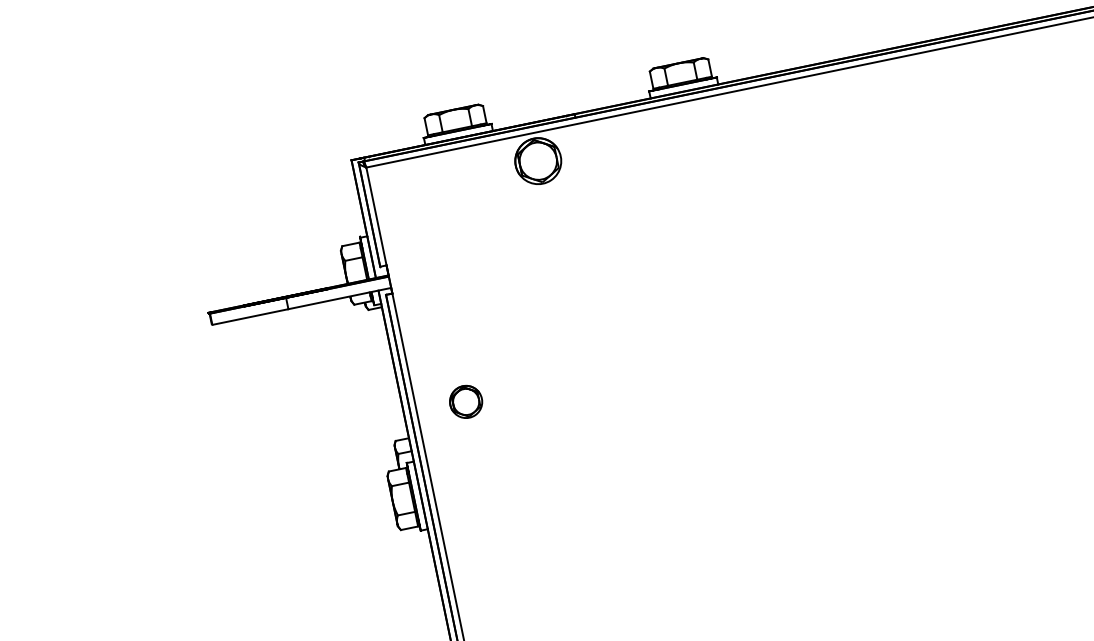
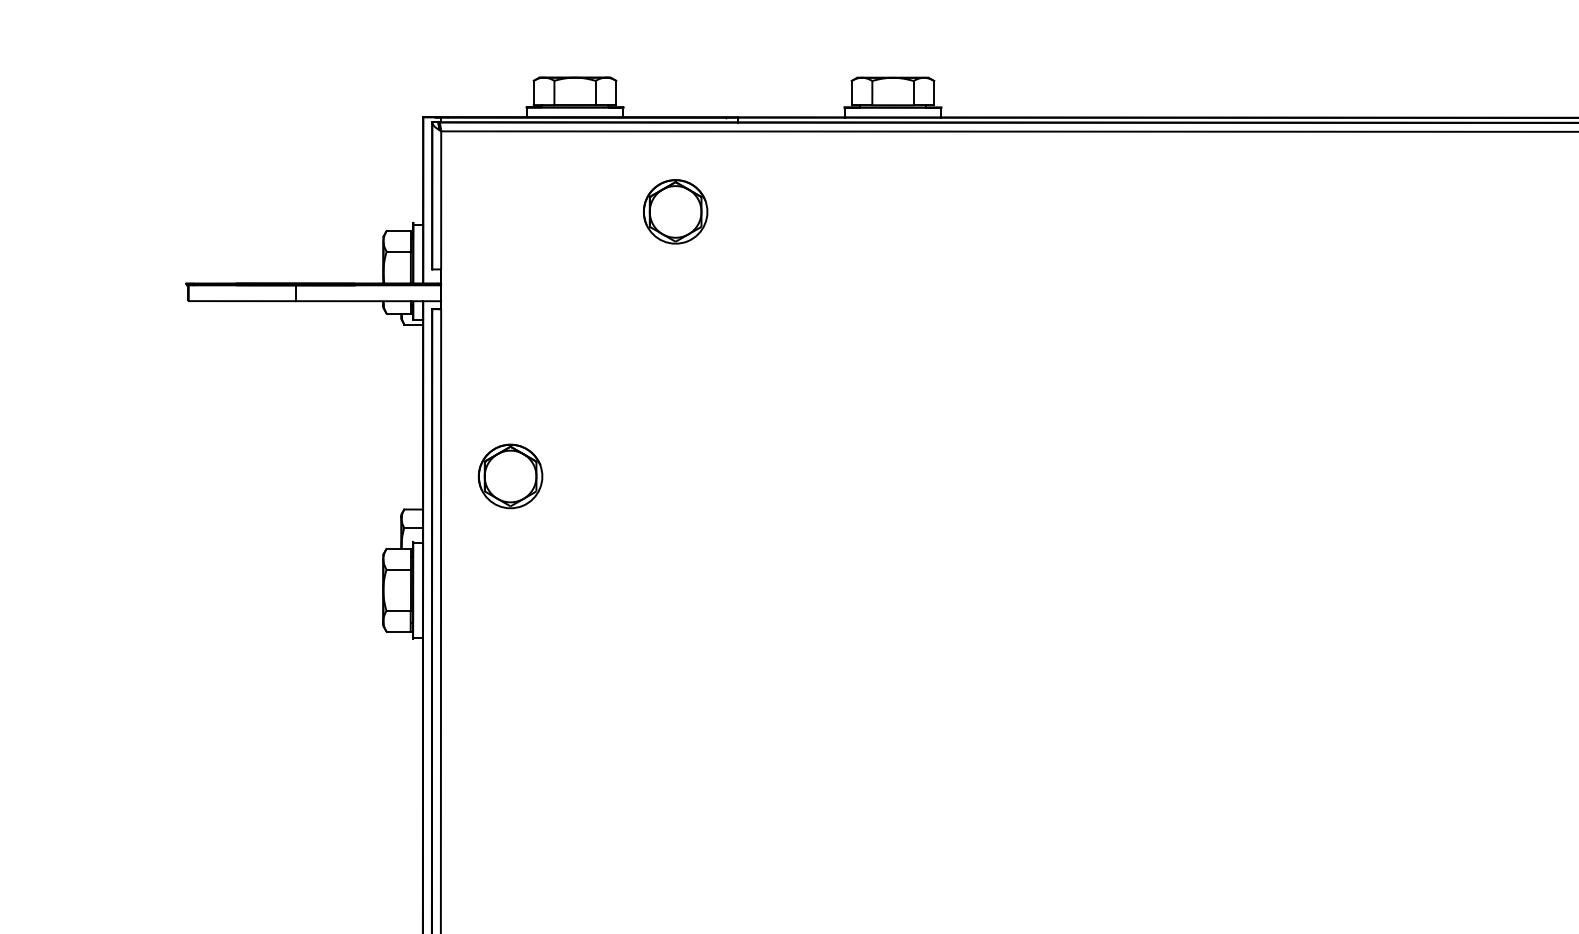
part: (538, 160) -> (675, 211), moved
part: (466, 401) -> (510, 476), size x1.43

